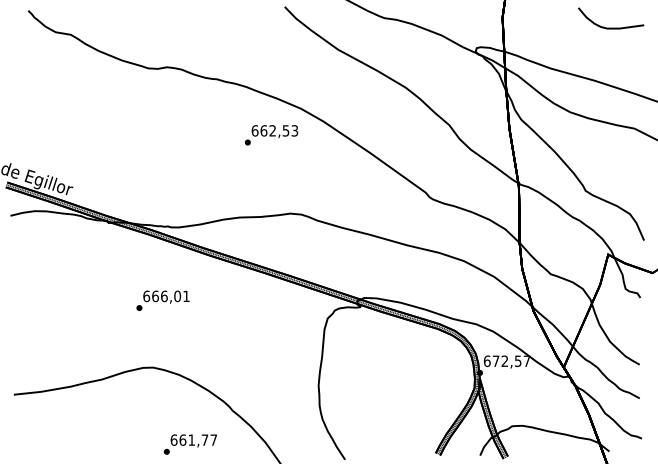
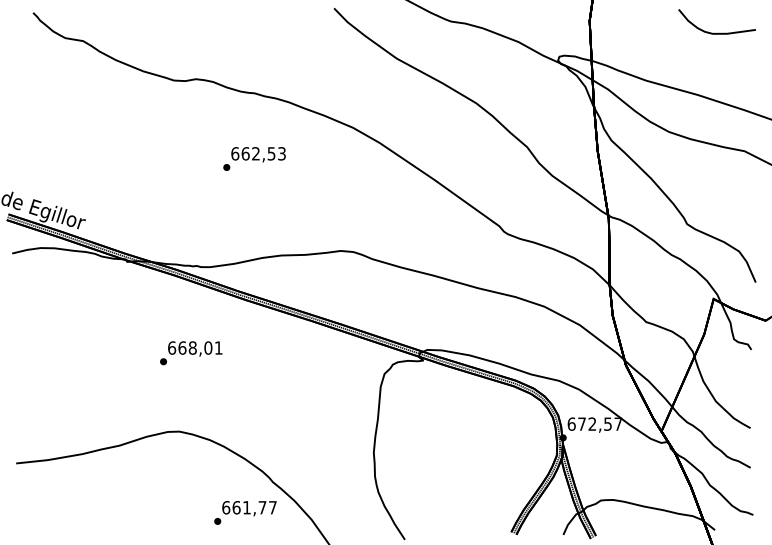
text: (271, 134) -> (254, 158), moved
text: (164, 295) -> (192, 347), 666,01 -> 668,01
text: (190, 444) -> (245, 512), moved

